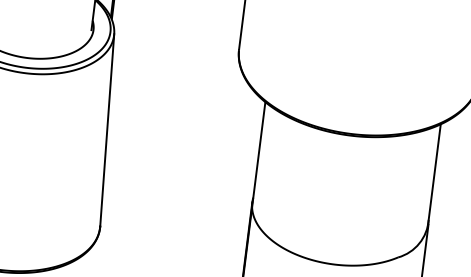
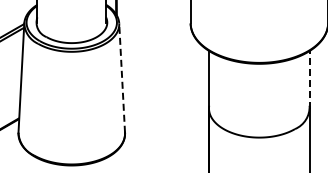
line: (107, 130) -> (122, 78), solid -> dashed
line: (434, 173) -> (309, 79), solid -> dashed

